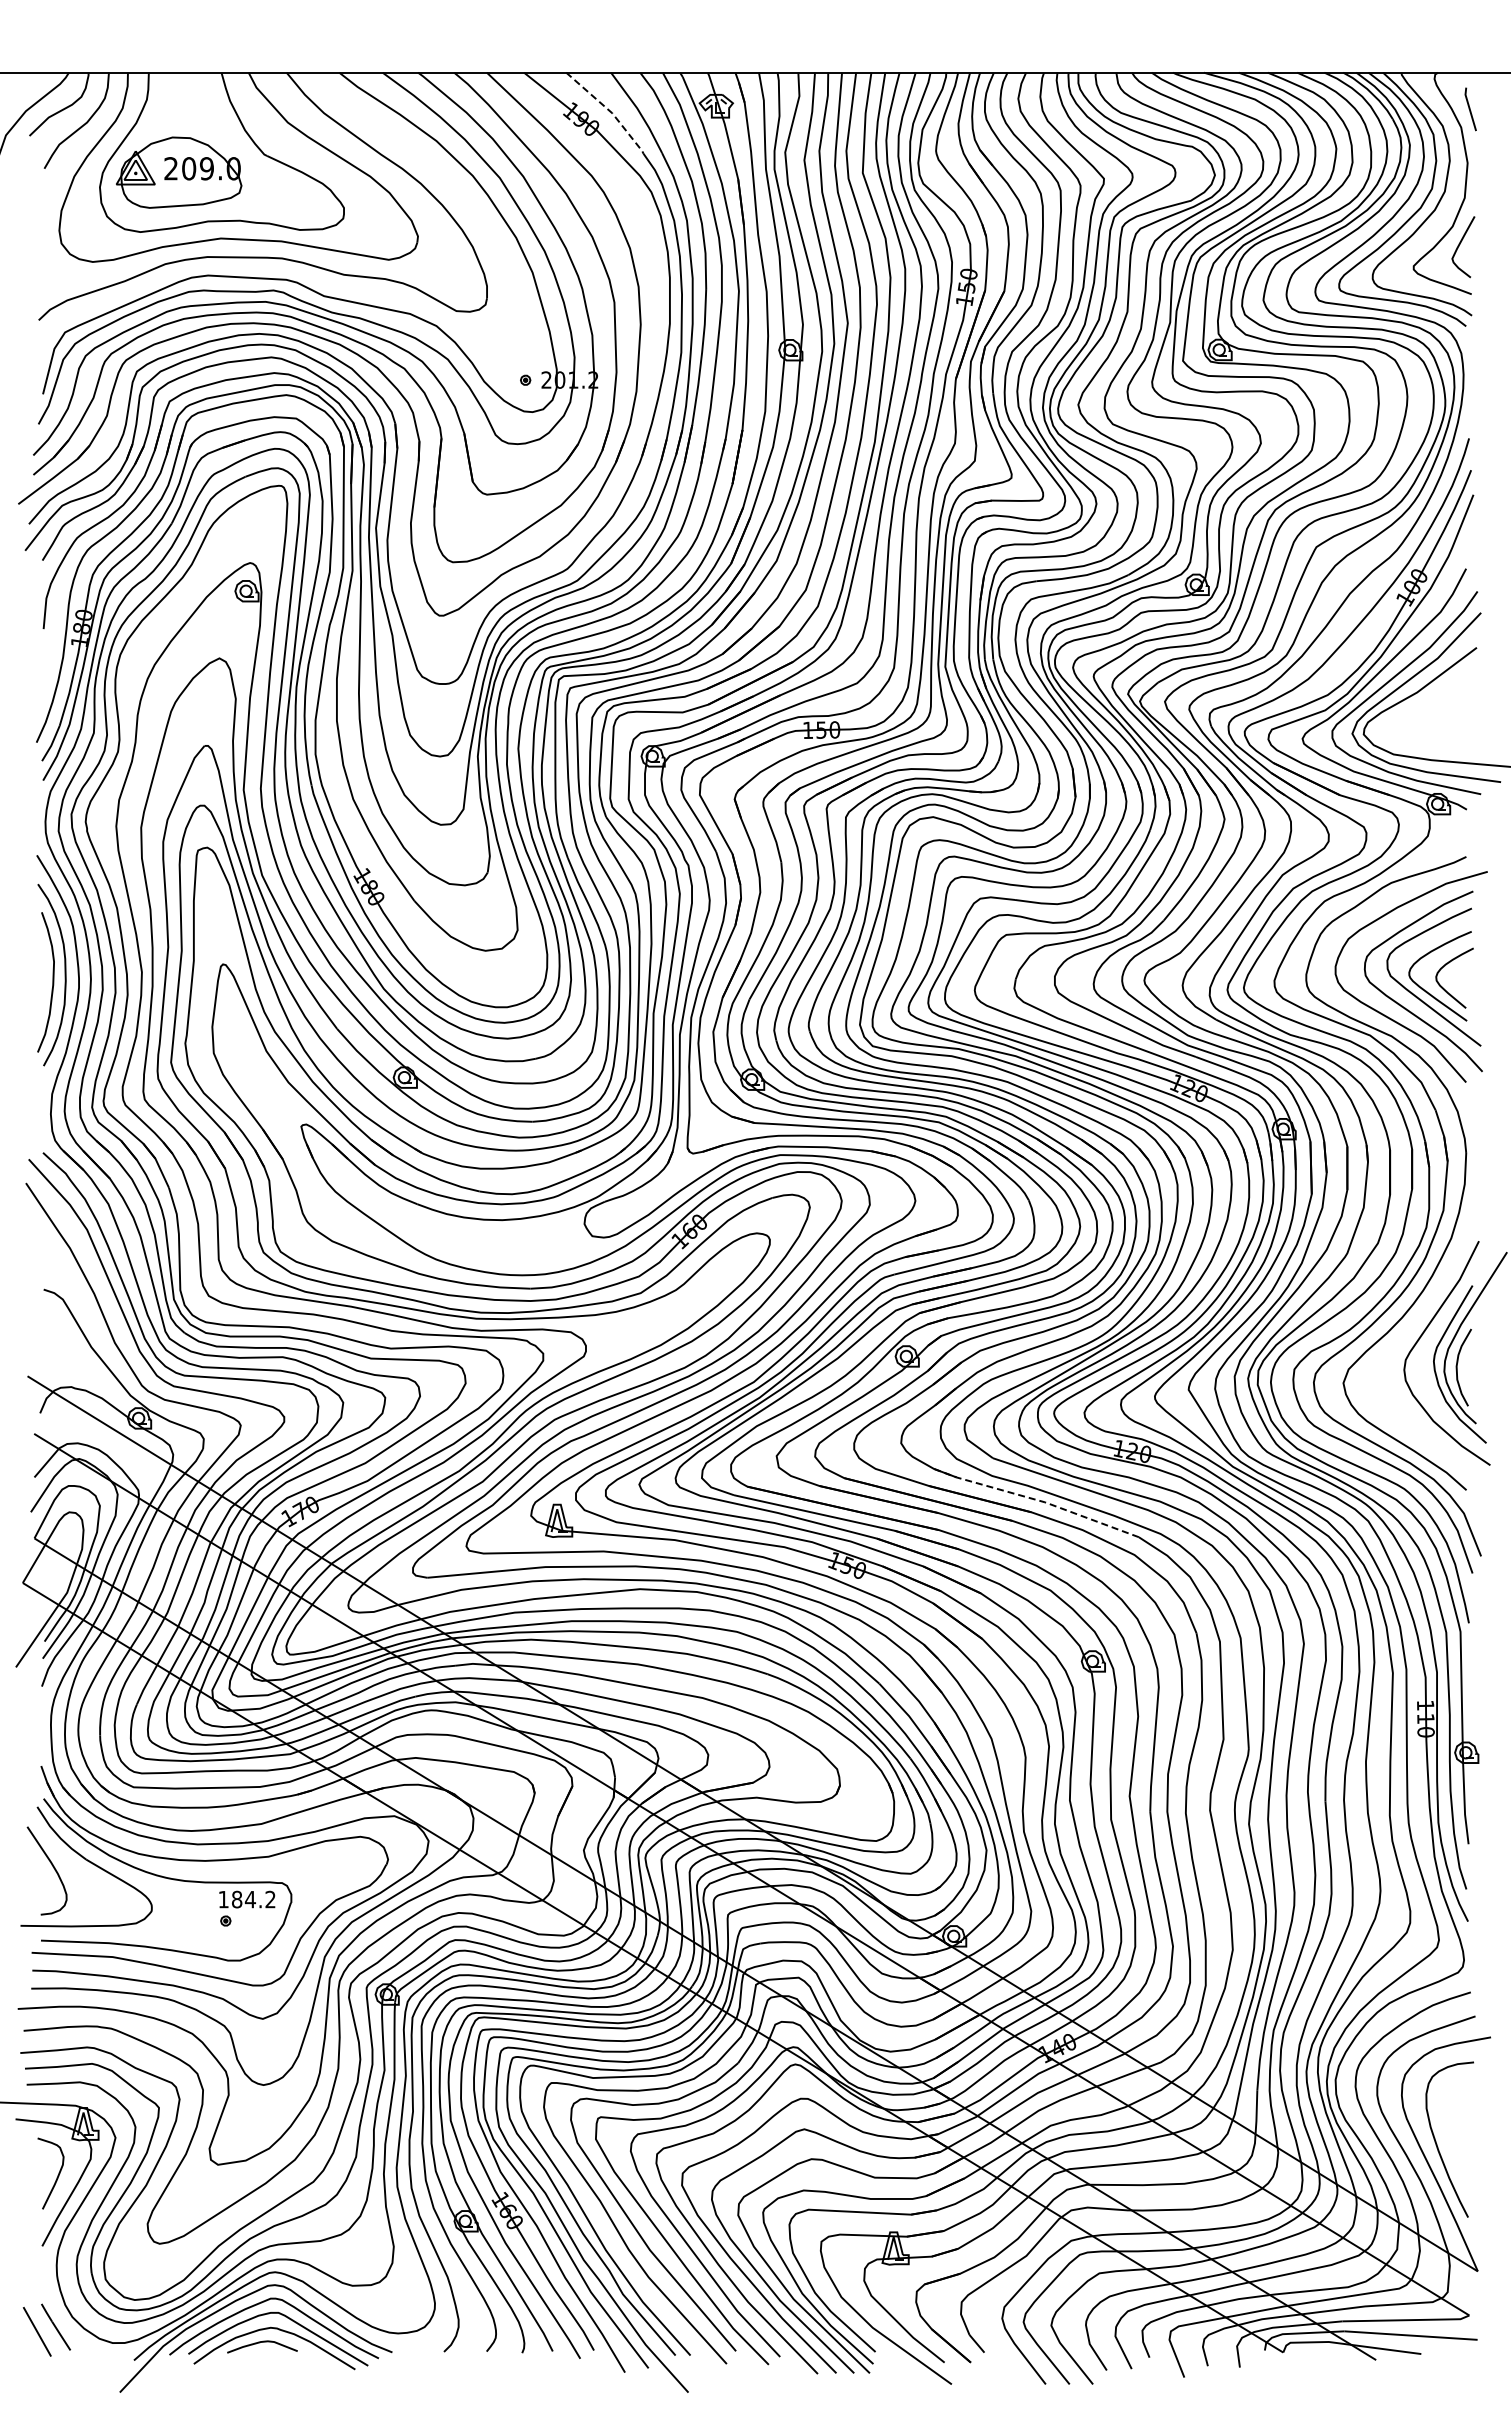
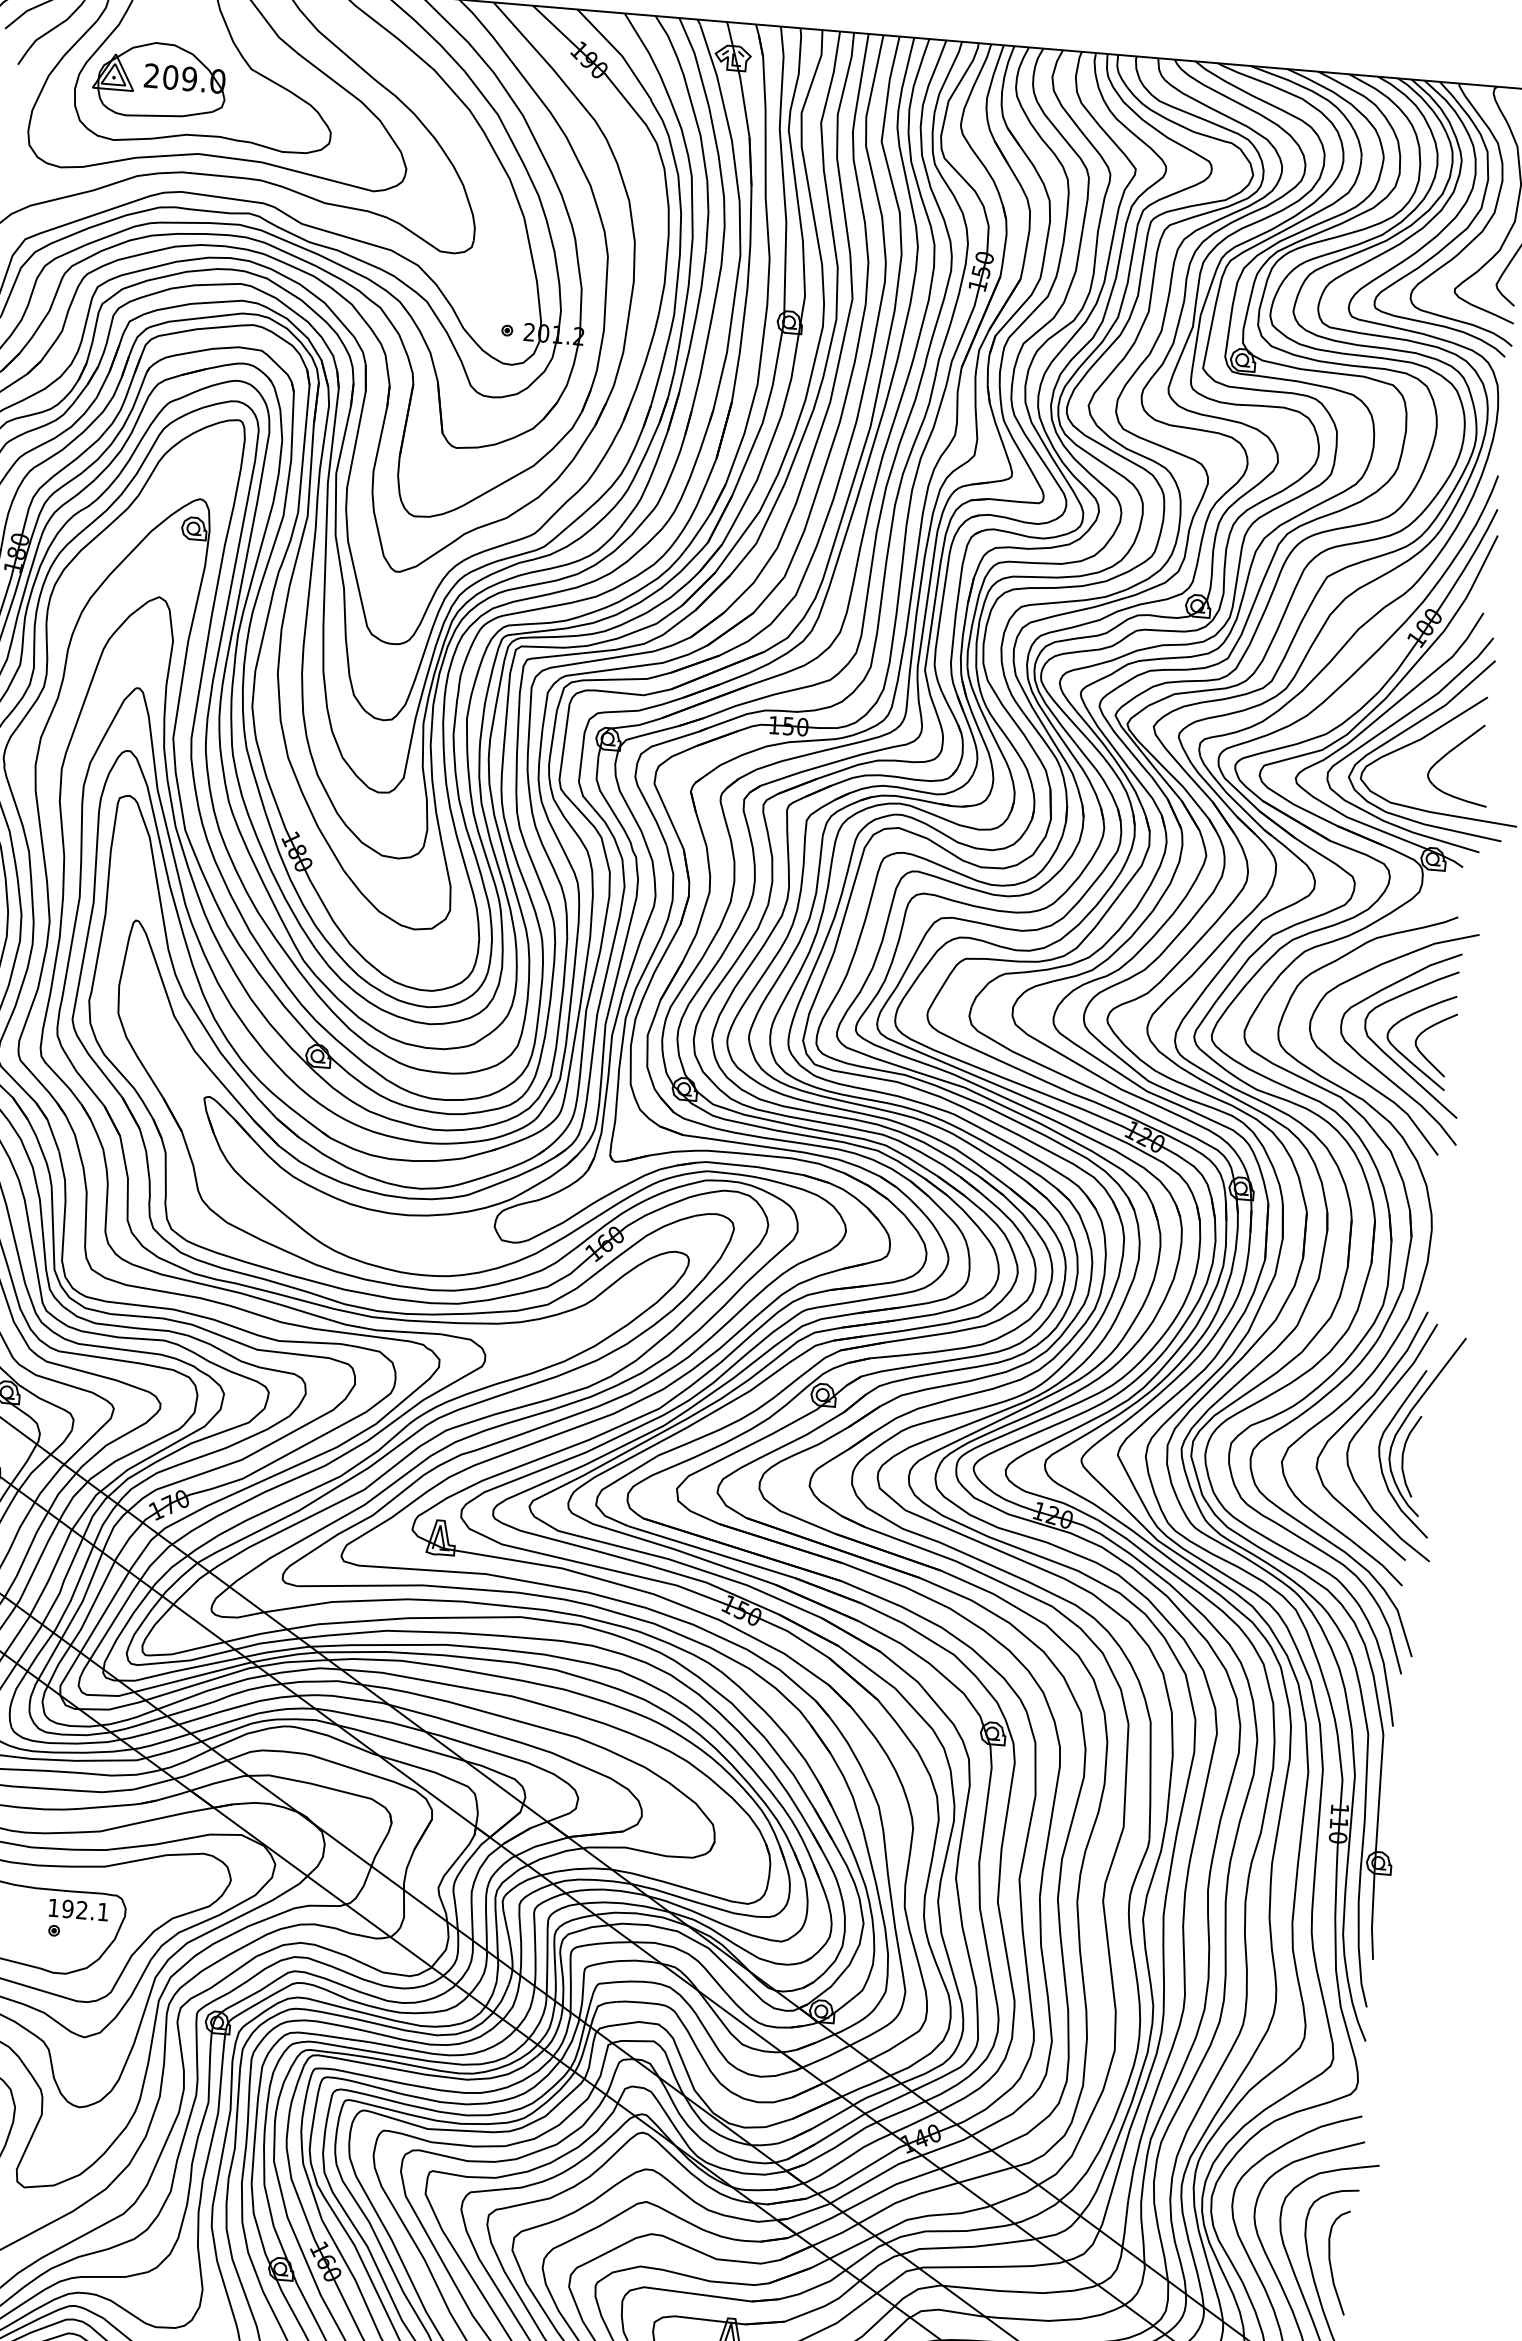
line: (610, 111) -> (620, 54), dashed -> solid
part: (1446, 702) -> (1450, 752), added
curve: (1405, 1337) -> (1351, 1419), added
line: (1037, 1500) -> (948, 1558), dashed -> solid
text: (253, 1899) -> (85, 1910), 184.2 -> 192.1
curve: (1453, 2133) -> (1331, 2263), added

